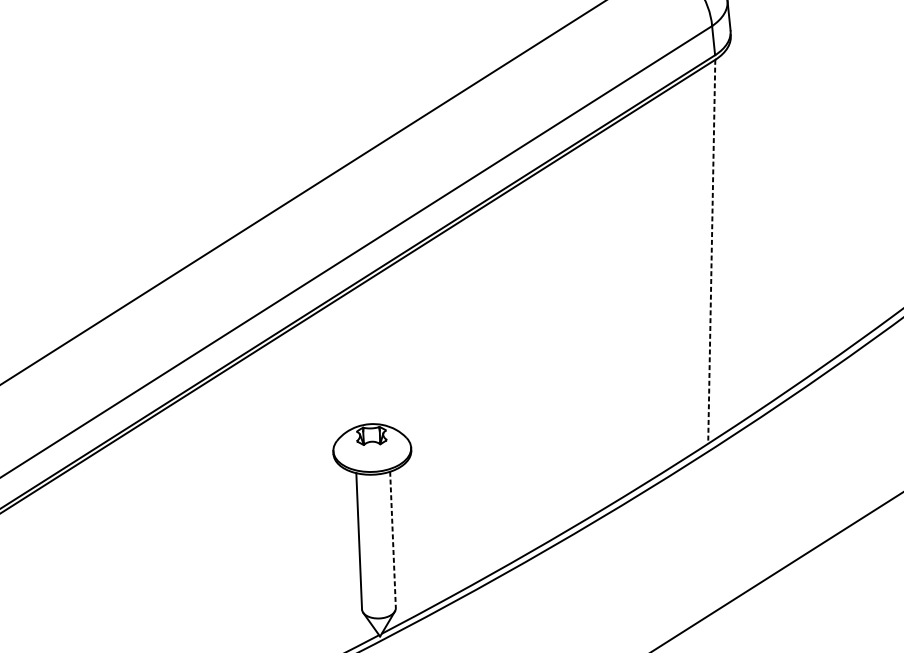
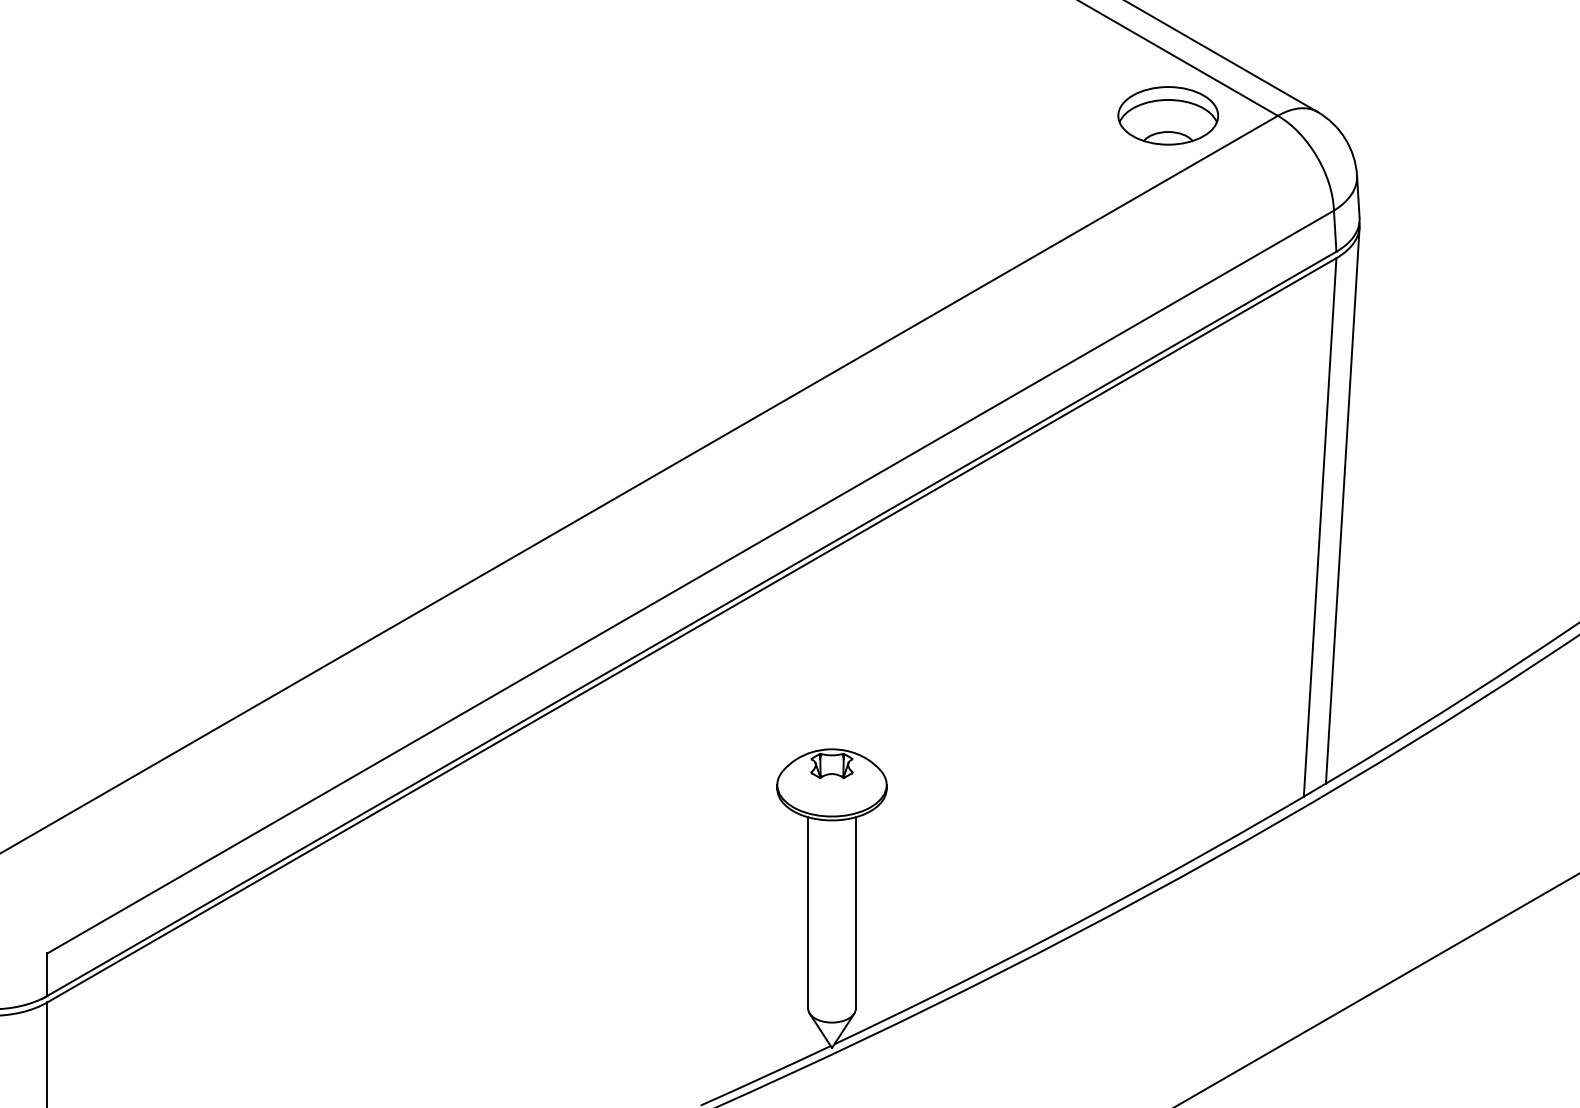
line: (726, 235) -> (1342, 505), added
line: (712, 251) -> (1320, 527), dashed -> solid
line: (392, 540) -> (855, 913), dashed -> solid

